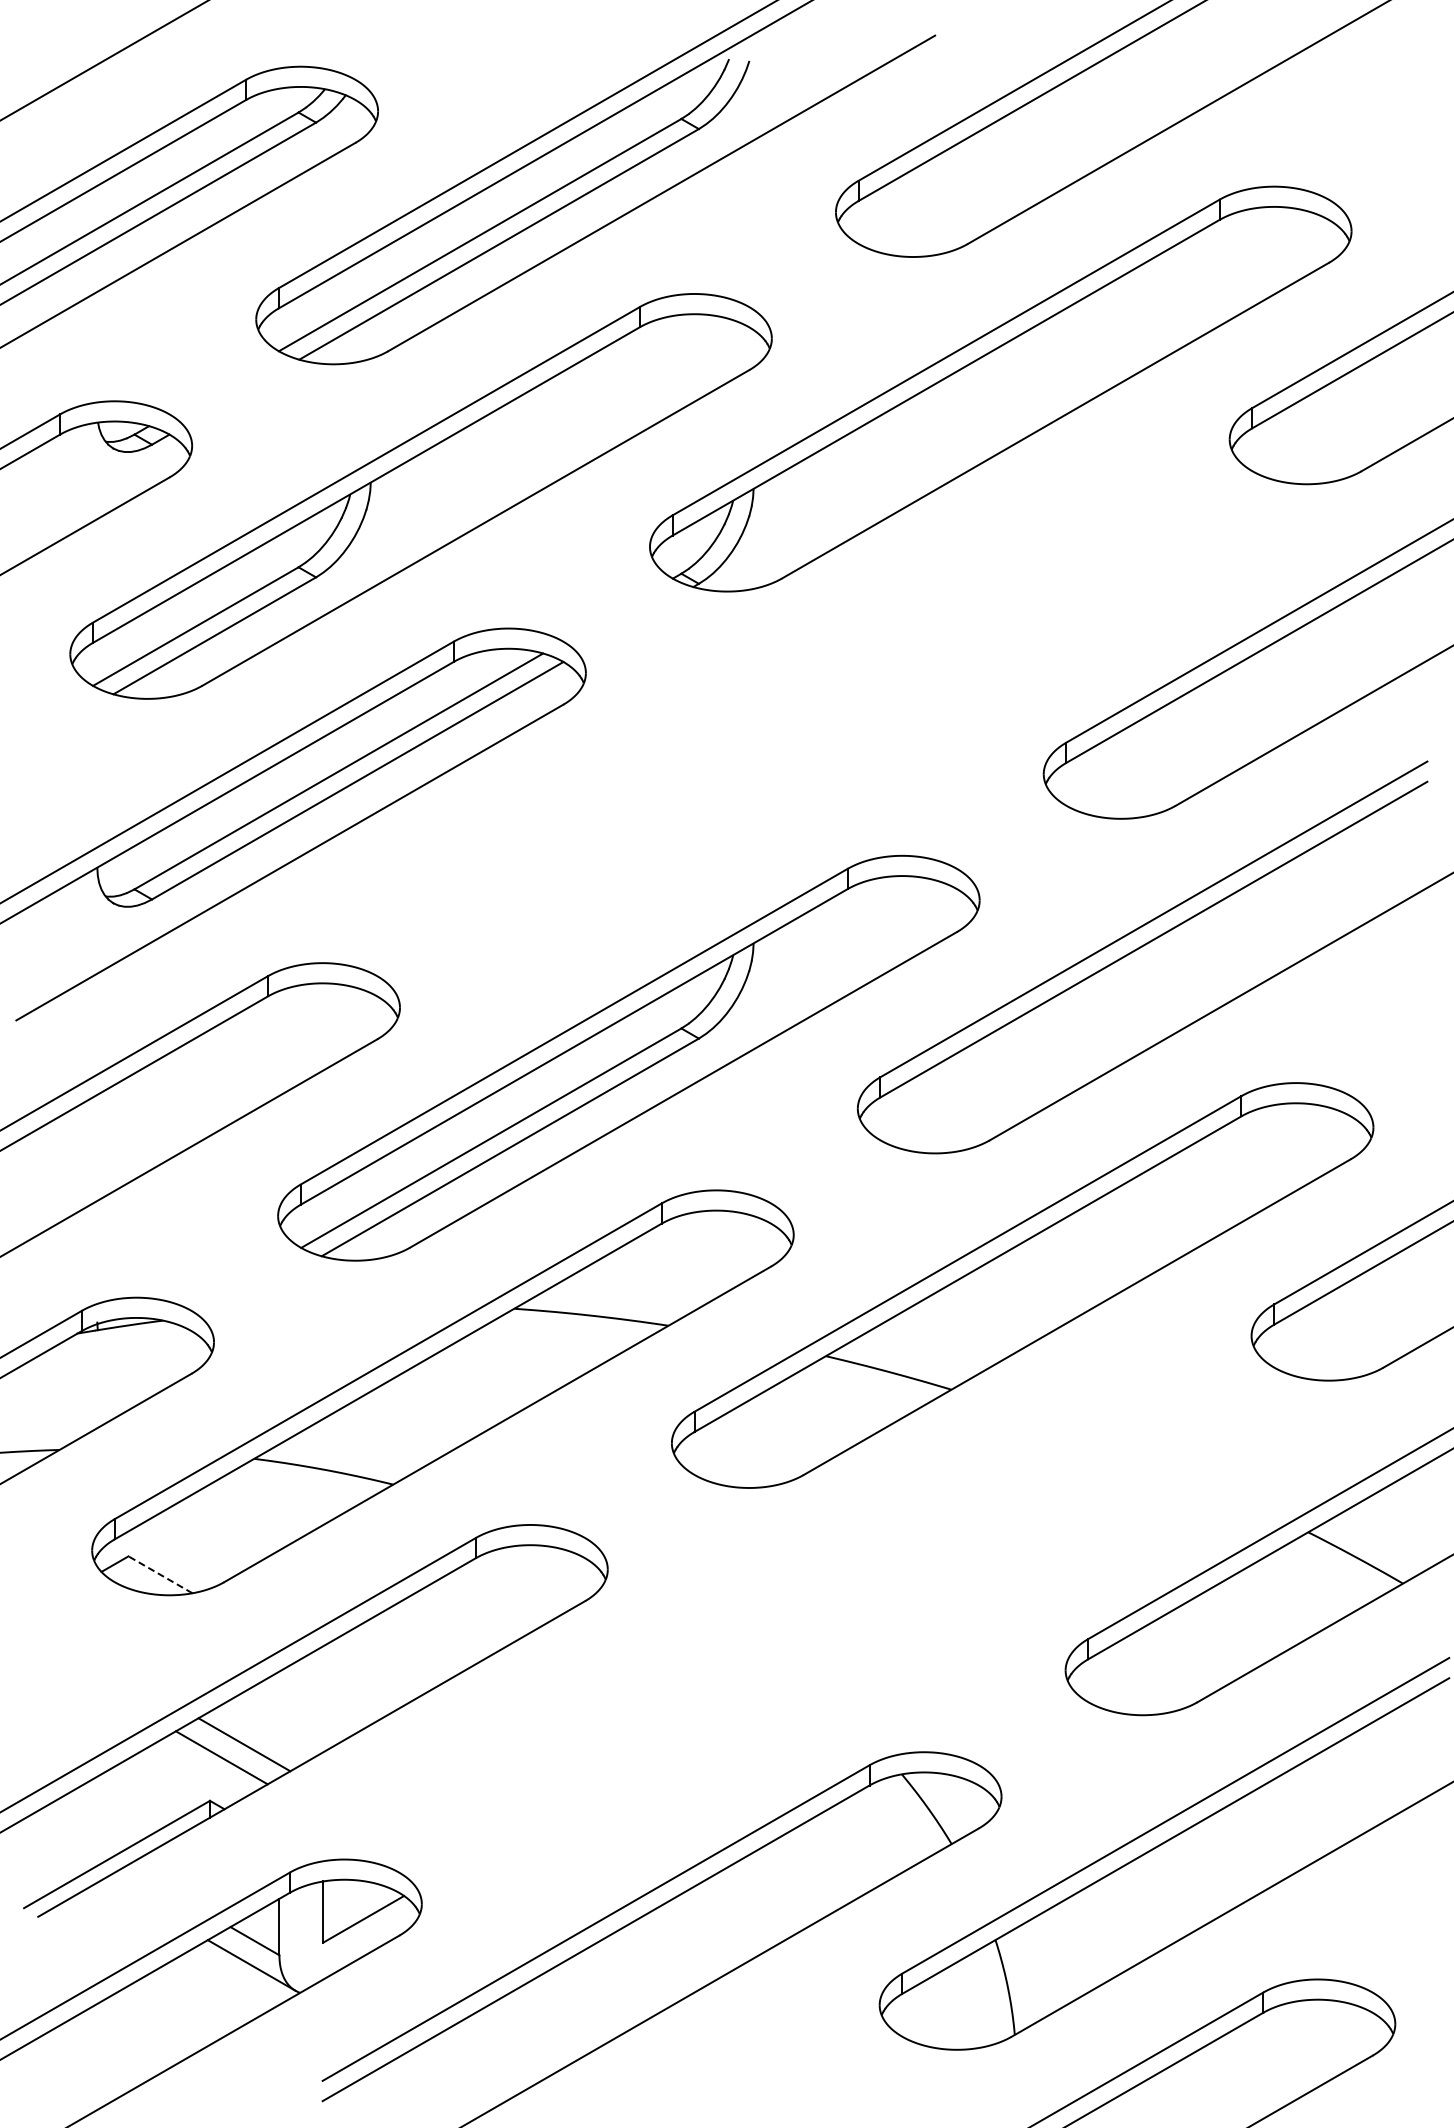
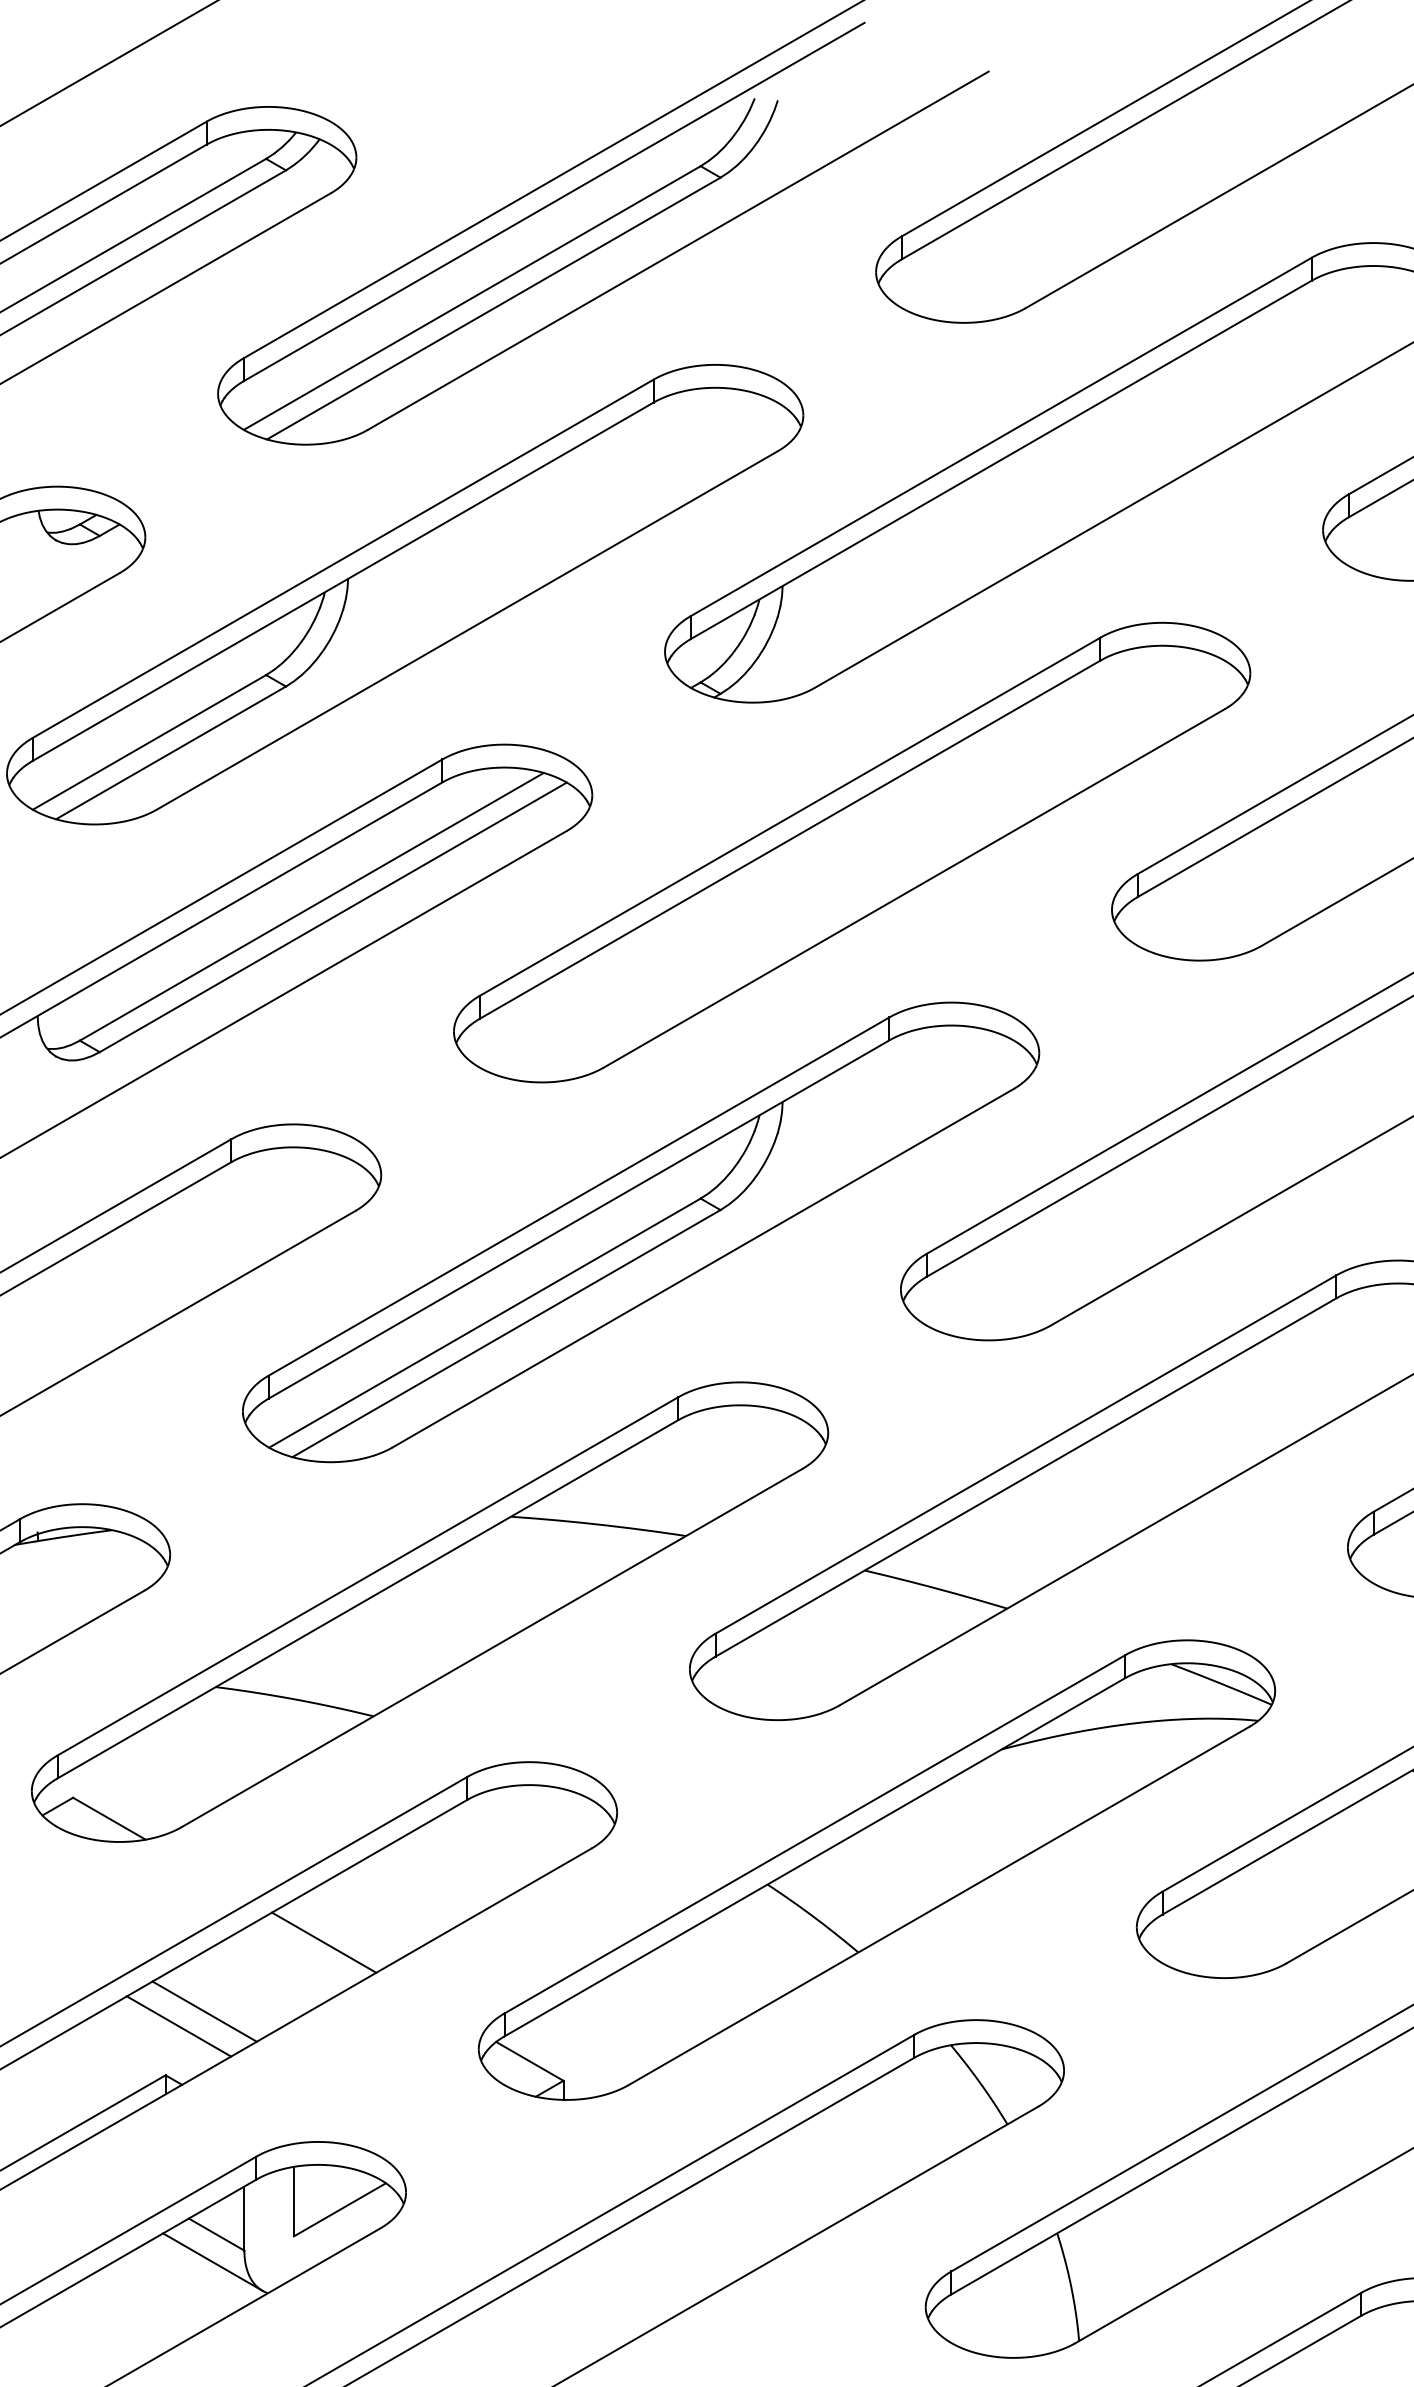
part: (814, 723) -> (851, 852), added
line: (160, 1574) -> (109, 1818), dashed -> solid
part: (836, 1619) -> (876, 1869), added
line: (349, 1683) -> (323, 1942), added

